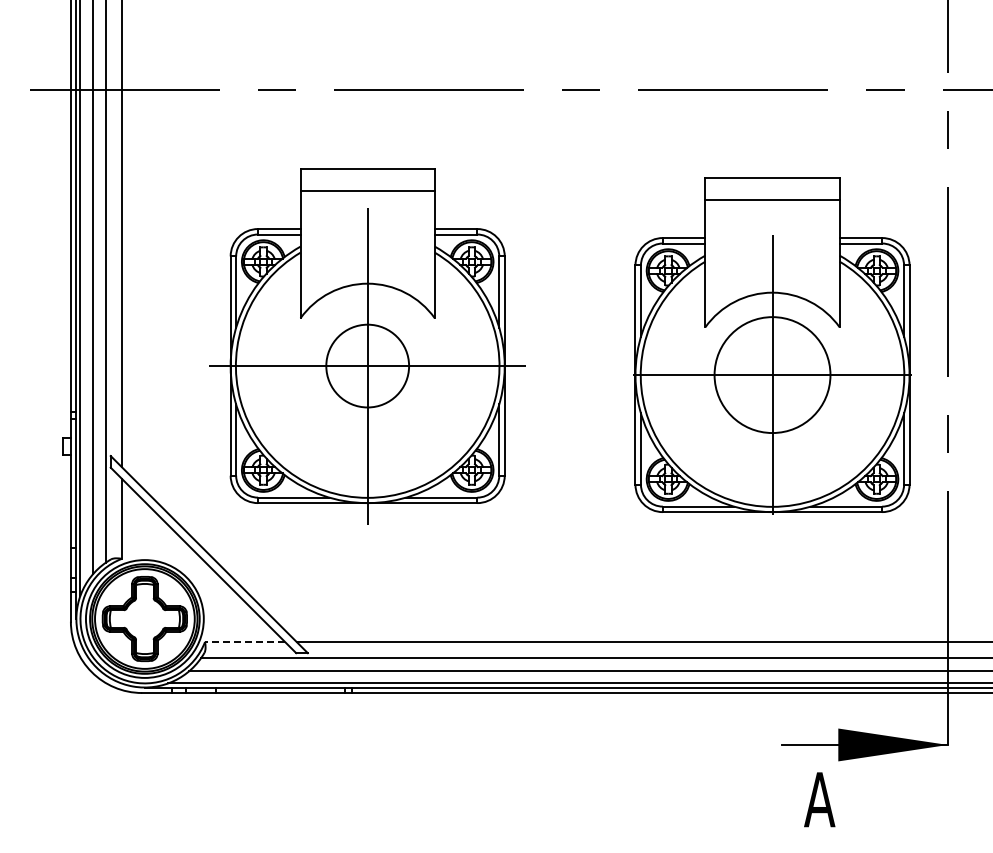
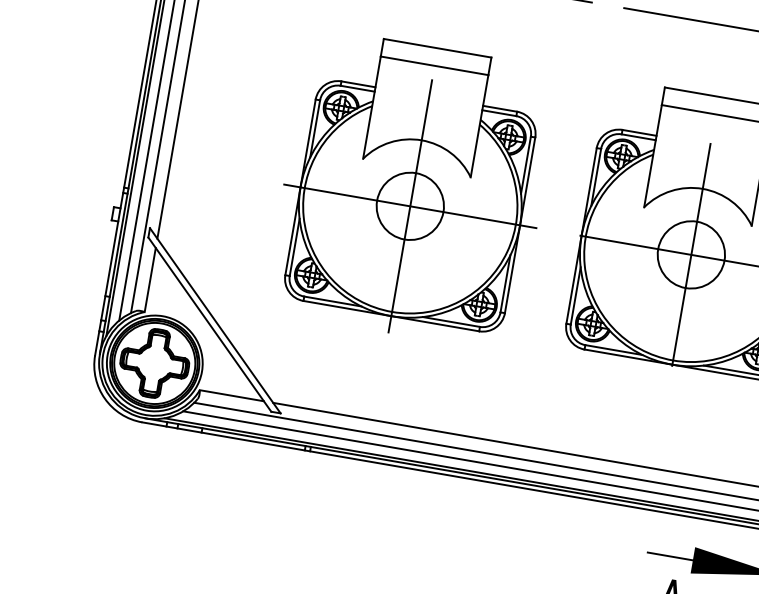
part: (367, 346) -> (412, 190), moved
circle: (772, 374) -> (691, 254), size x0.71
line: (245, 641) -> (232, 395), dashed -> solid

